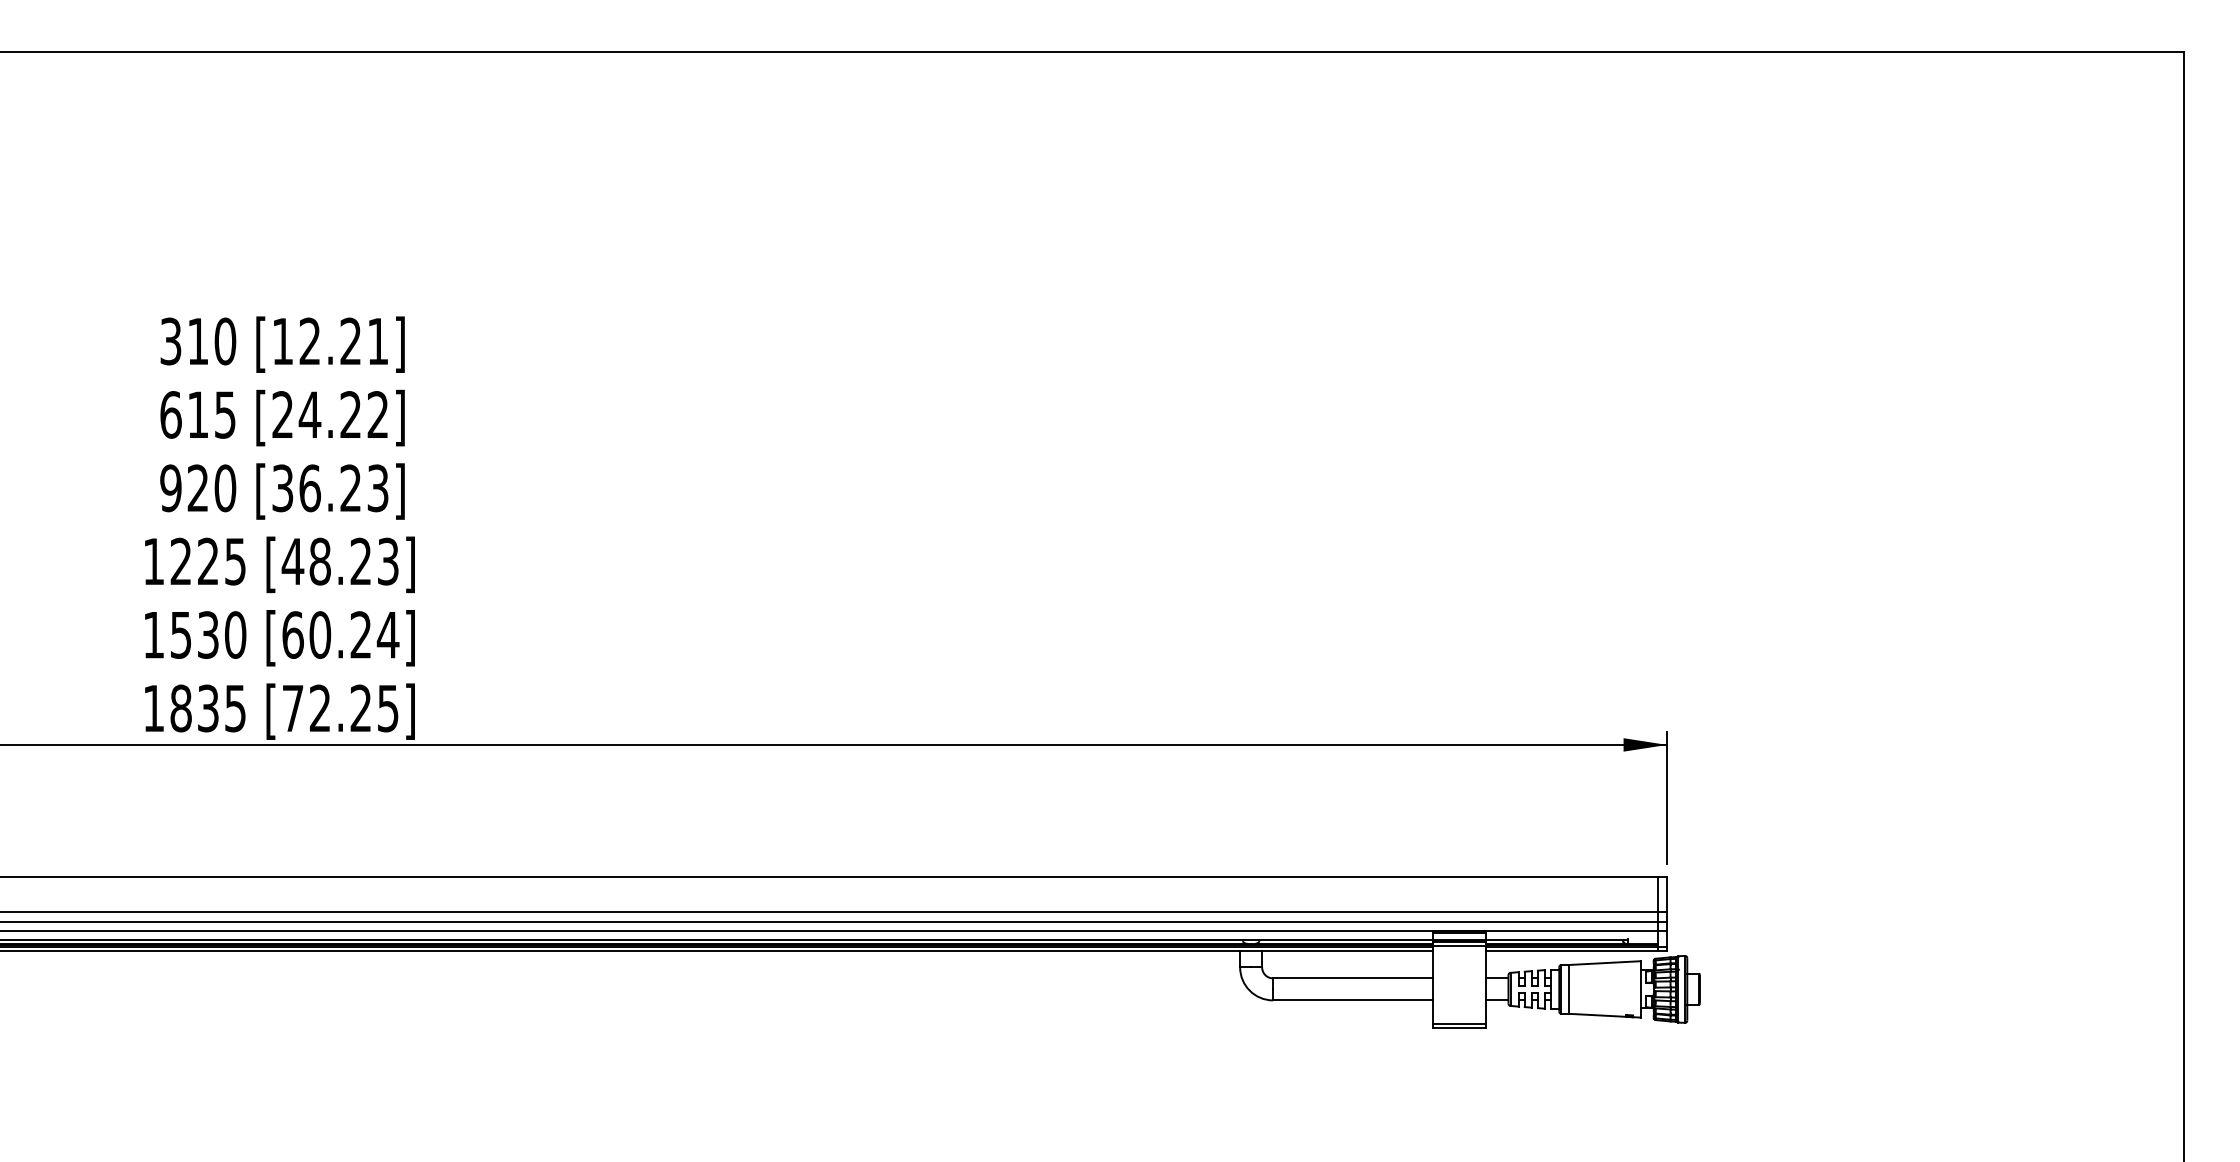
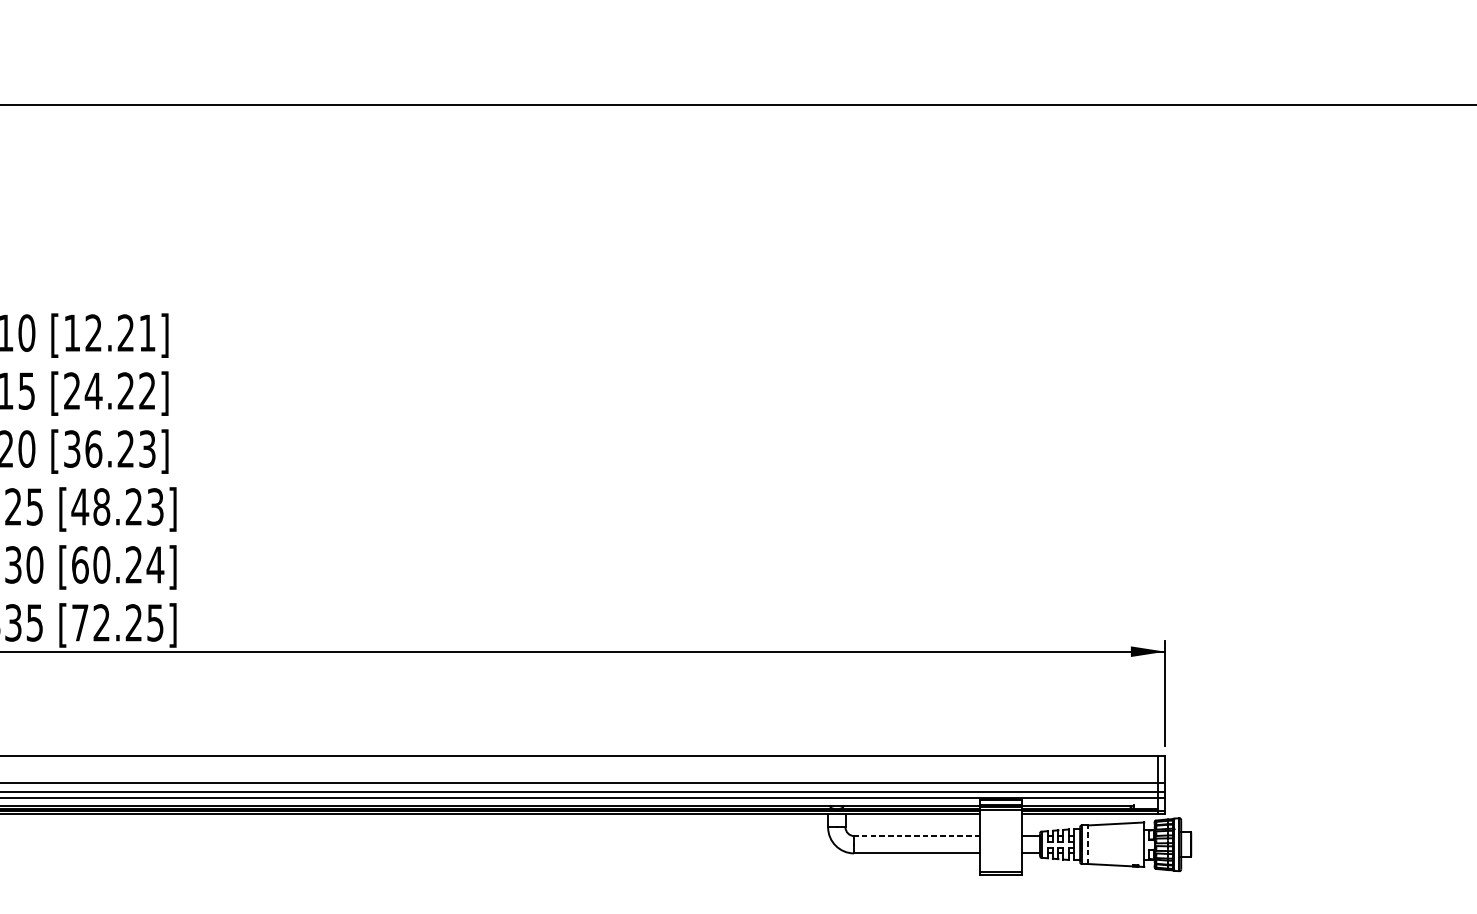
line: (1353, 978) -> (917, 836), solid -> dashed
line: (1569, 988) -> (1088, 844), solid -> dashed

